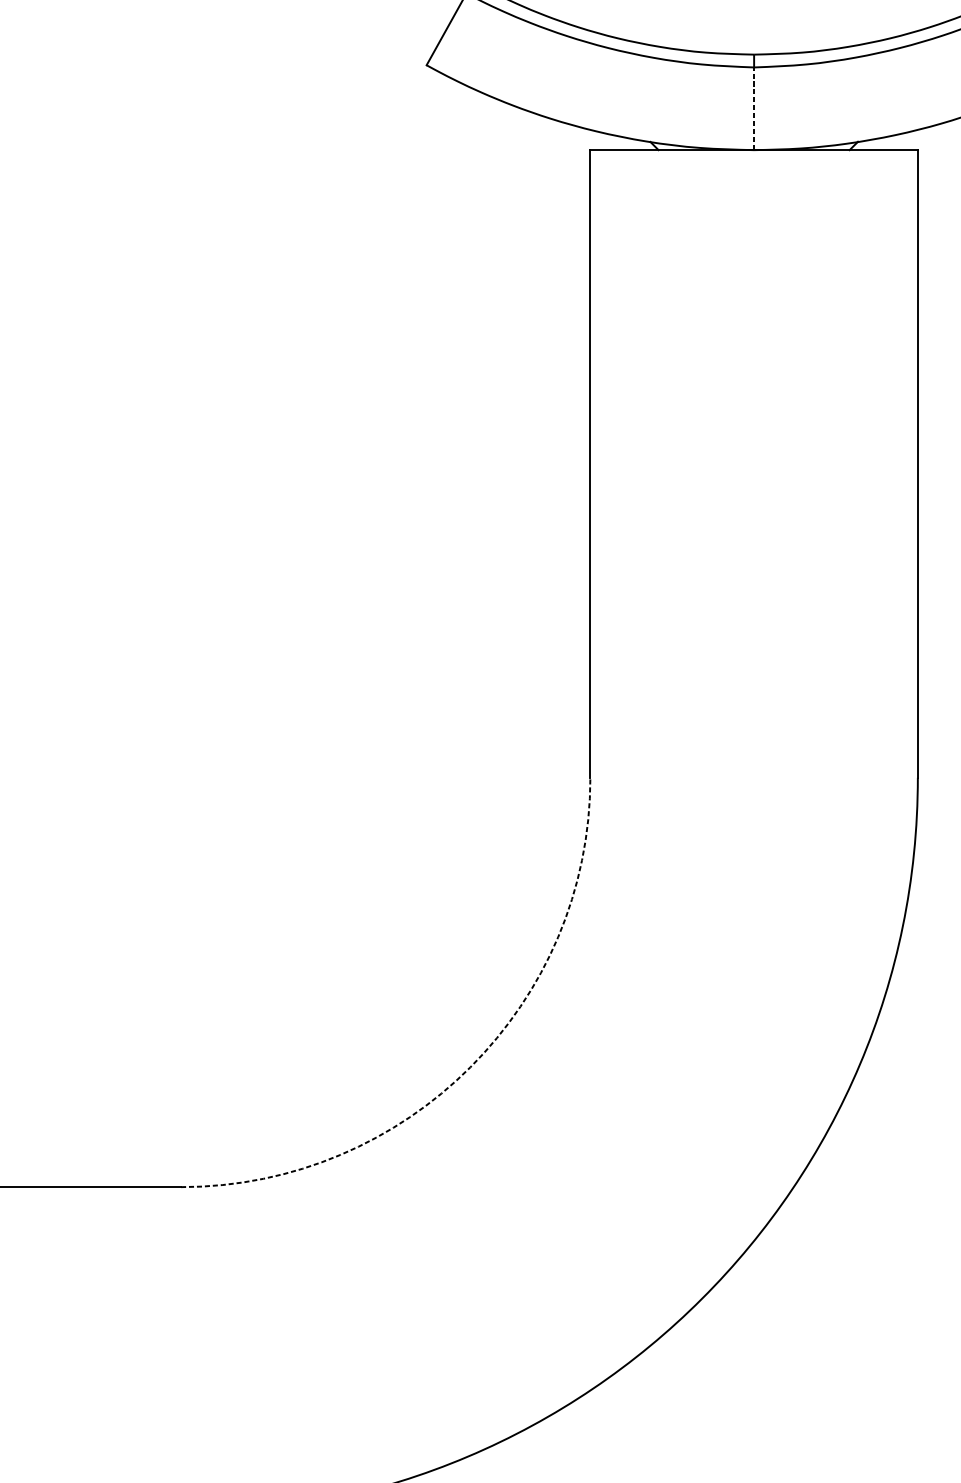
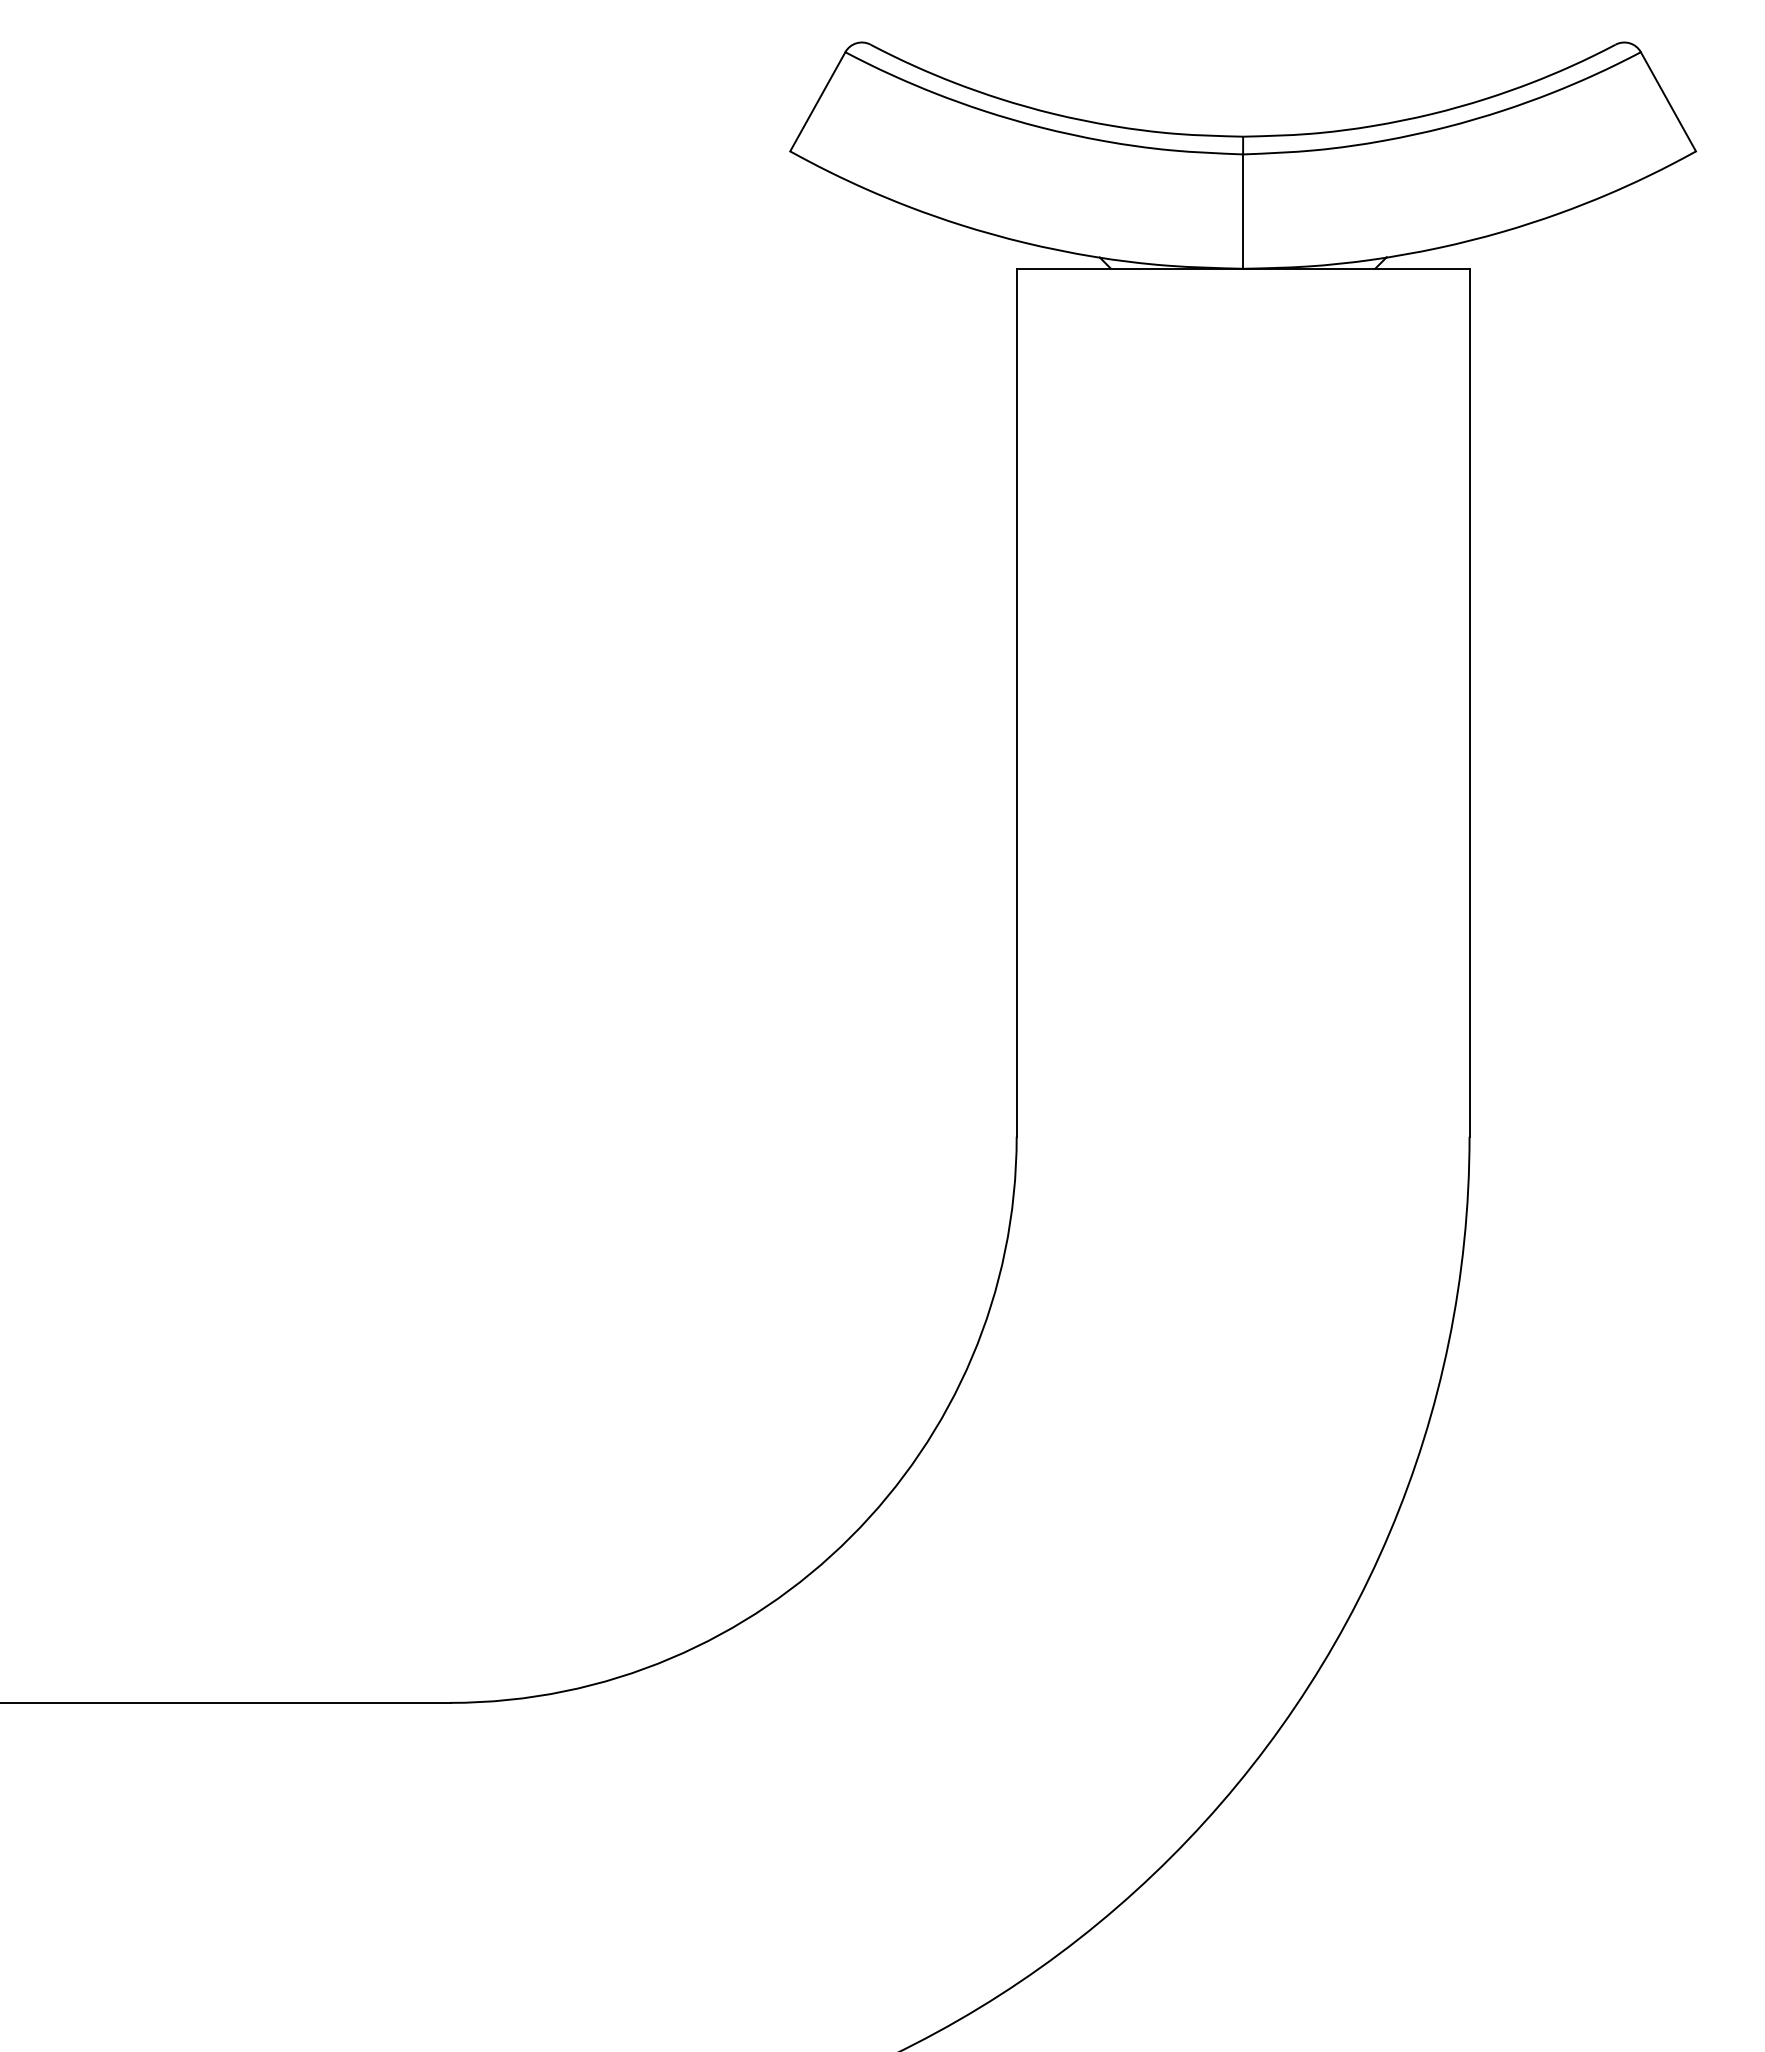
line: (754, 108) -> (1243, 211), dashed -> solid
arc: (470, 1067) -> (850, 1537), dashed -> solid

